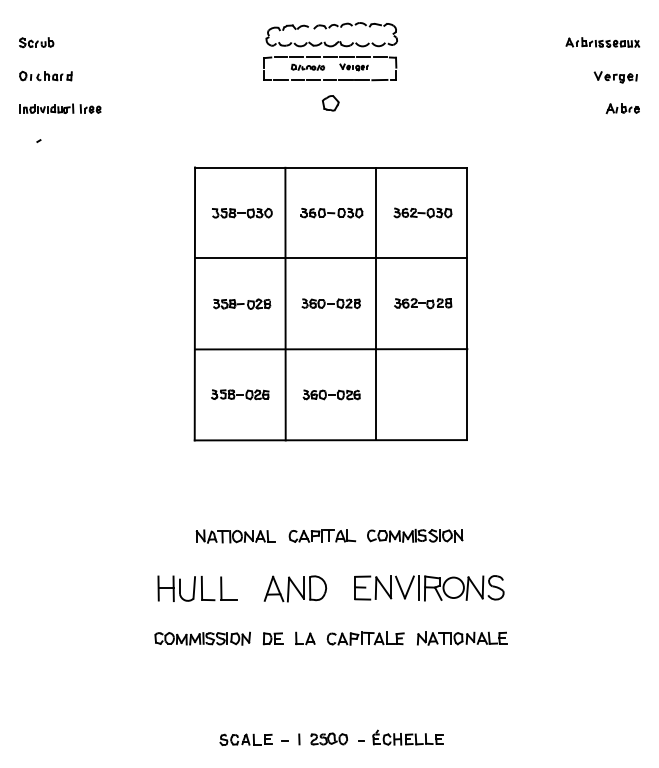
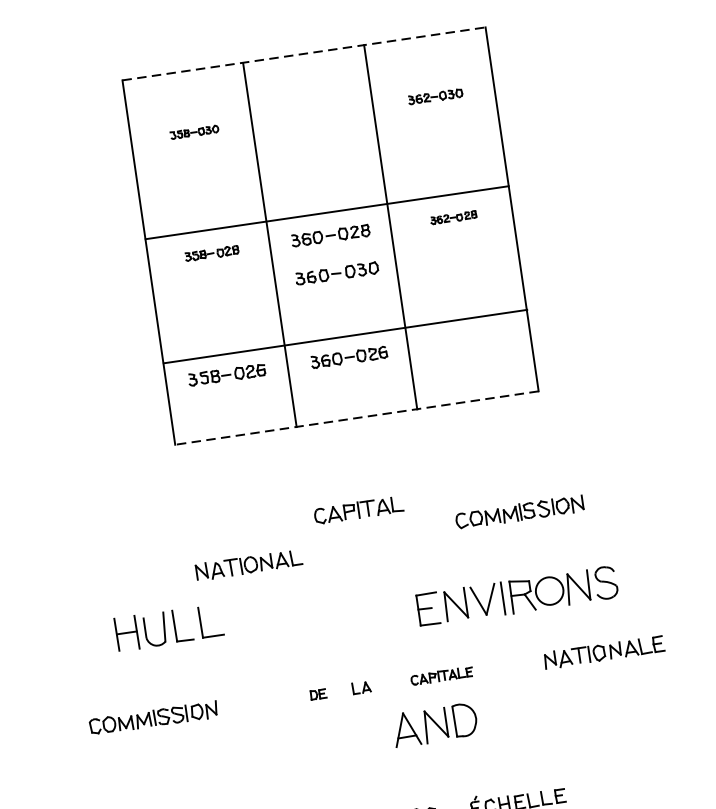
line: (331, 167) -> (304, 53), solid -> dashed
part: (331, 212) -> (336, 272), moved
part: (422, 212) -> (434, 96), size x0.7
part: (242, 213) -> (194, 132), size x0.6
line: (331, 258) -> (327, 212), moved
part: (242, 303) -> (212, 252), size x0.7
part: (423, 303) -> (453, 217), size x0.6
line: (331, 349) -> (345, 336), moved
line: (330, 440) -> (356, 418), solid -> dashed
part: (322, 535) -> (358, 509), moved
part: (415, 535) -> (520, 511), moved
part: (197, 588) -> (168, 627), moved
part: (295, 588) -> (435, 724), moved
part: (202, 638) -> (153, 718), moved
part: (272, 638) -> (317, 694), size x0.6
part: (305, 638) -> (361, 687), size x0.7
part: (365, 638) -> (441, 675), size x0.6
part: (462, 638) -> (604, 652), moved

